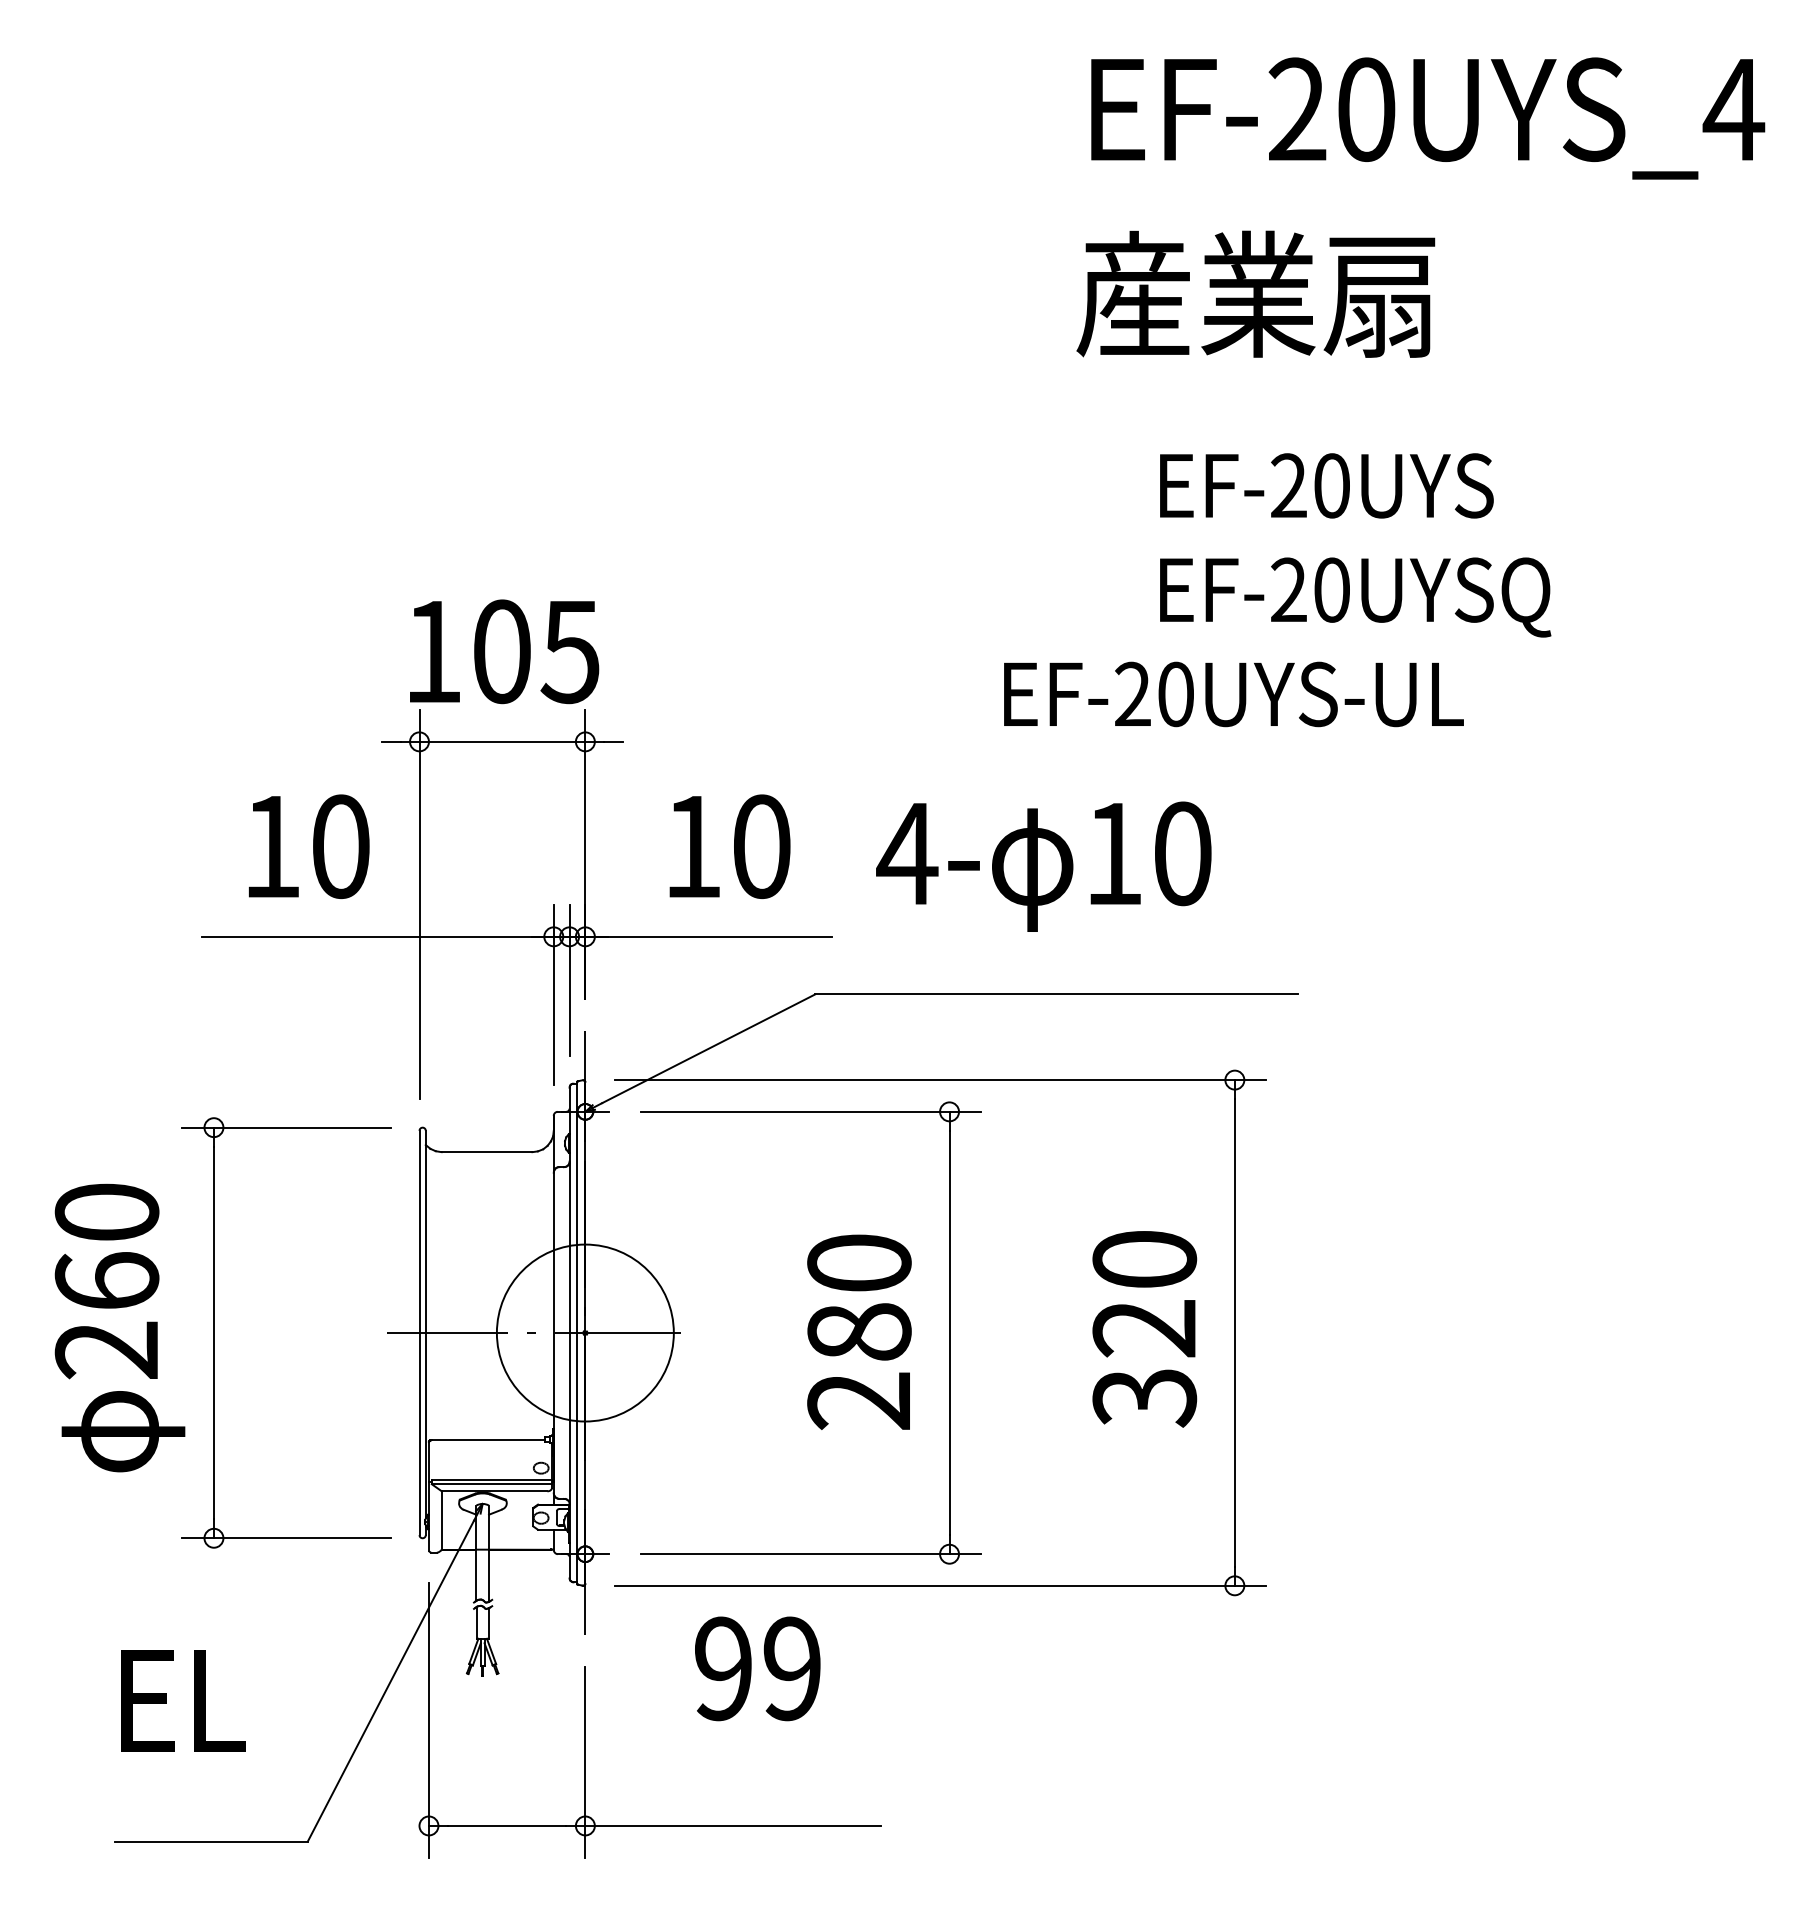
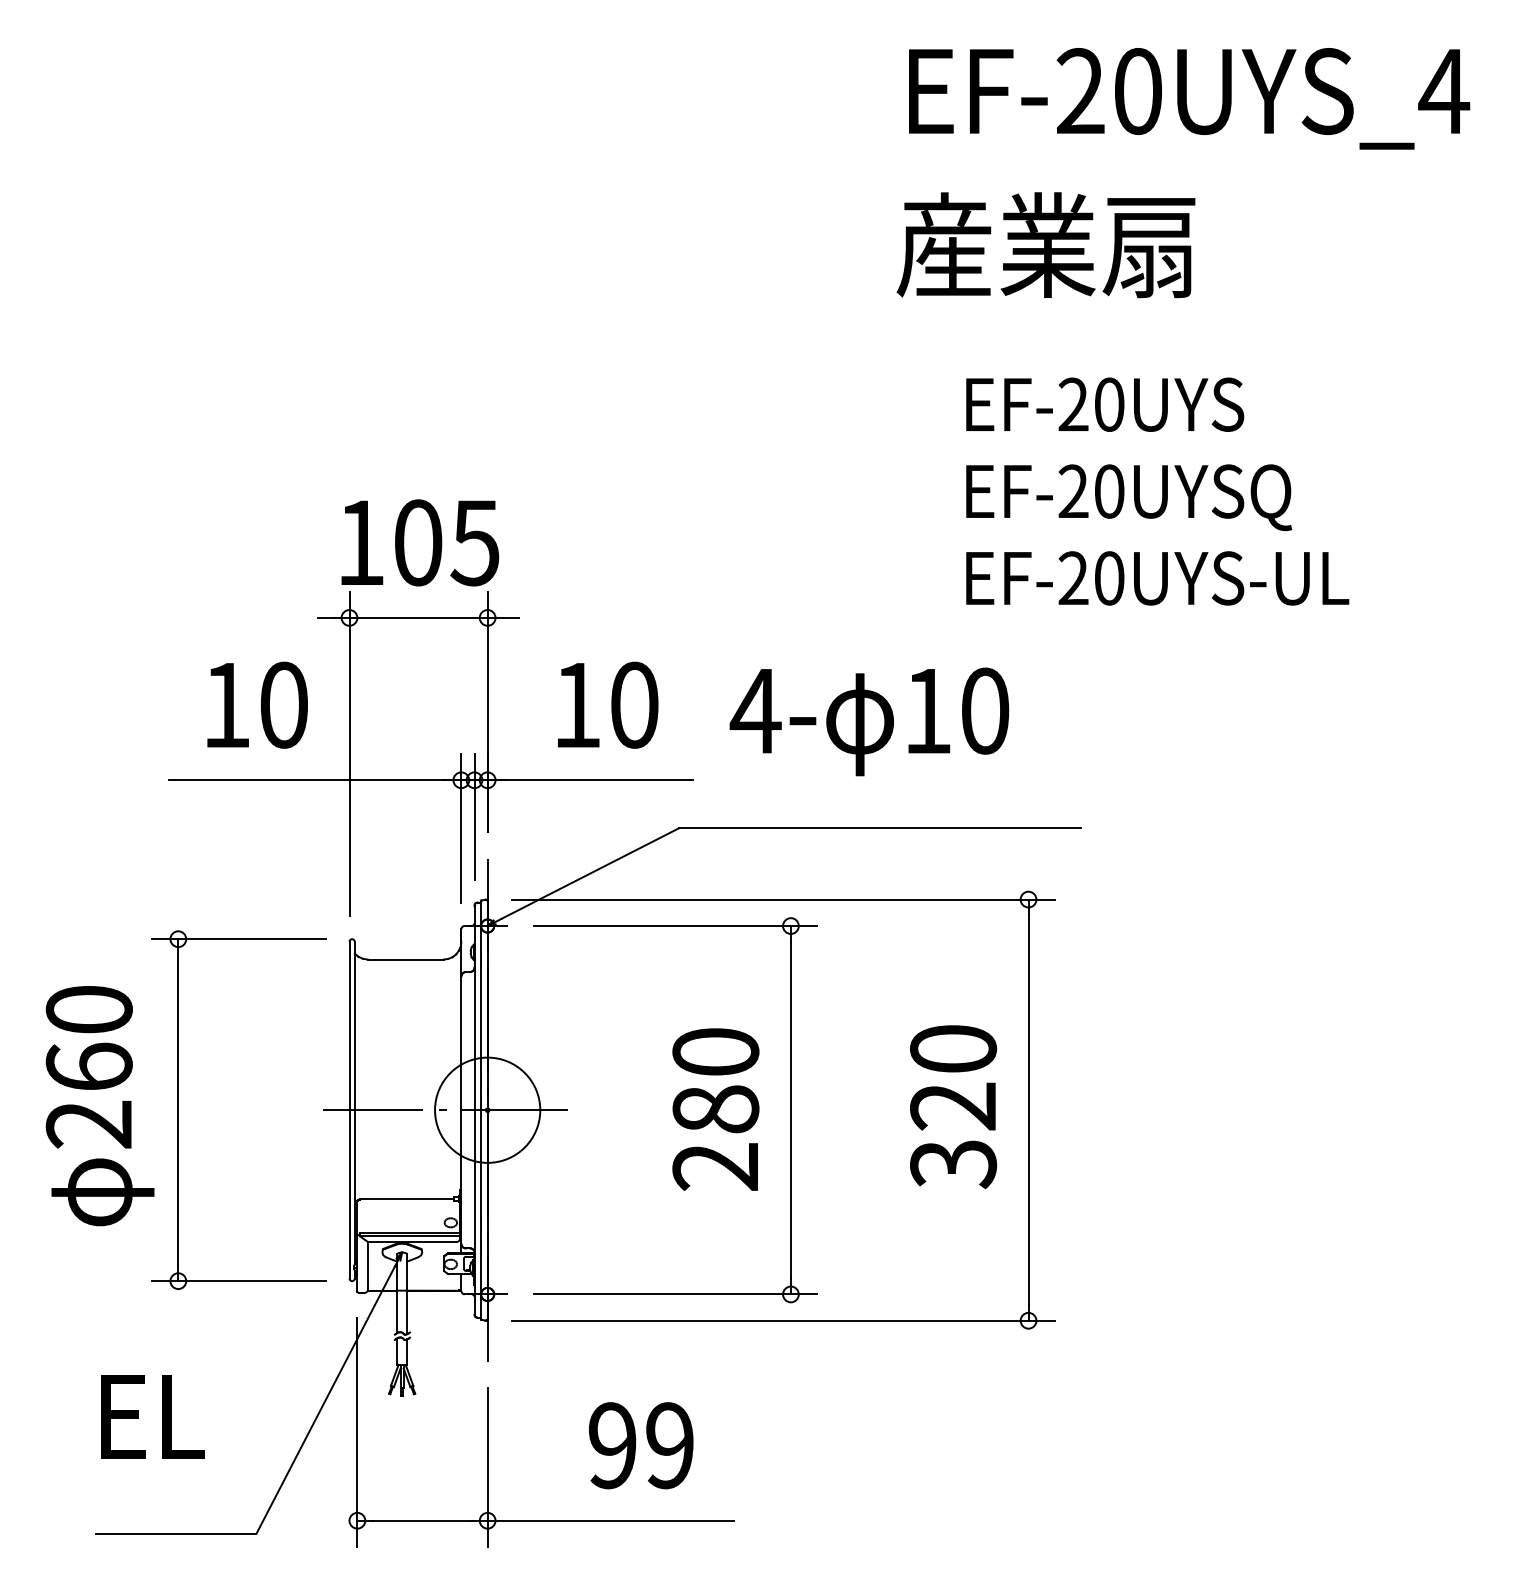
text: (1233, 694) -> (1157, 578), moved
circle: (585, 1332) -> (487, 1109), size x0.71
text: (757, 1668) -> (640, 1445), moved

